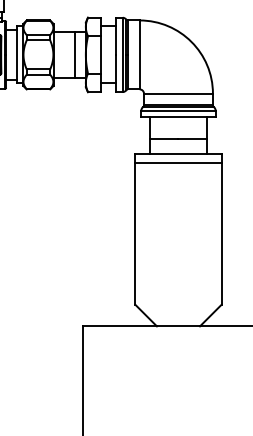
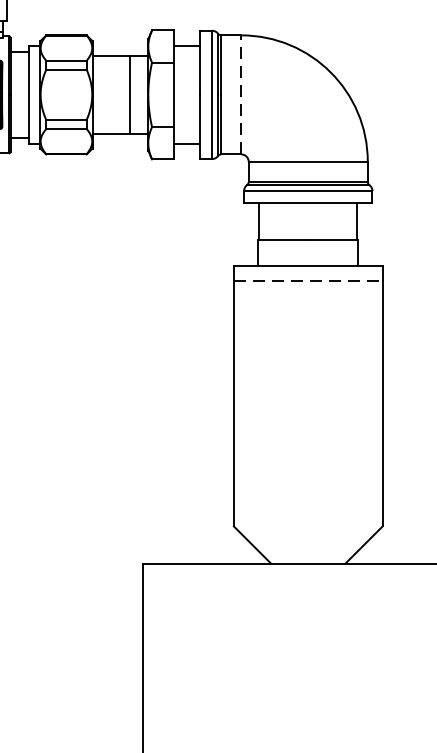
line: (139, 54) -> (240, 94), solid -> dashed
line: (178, 162) -> (308, 280), solid -> dashed

